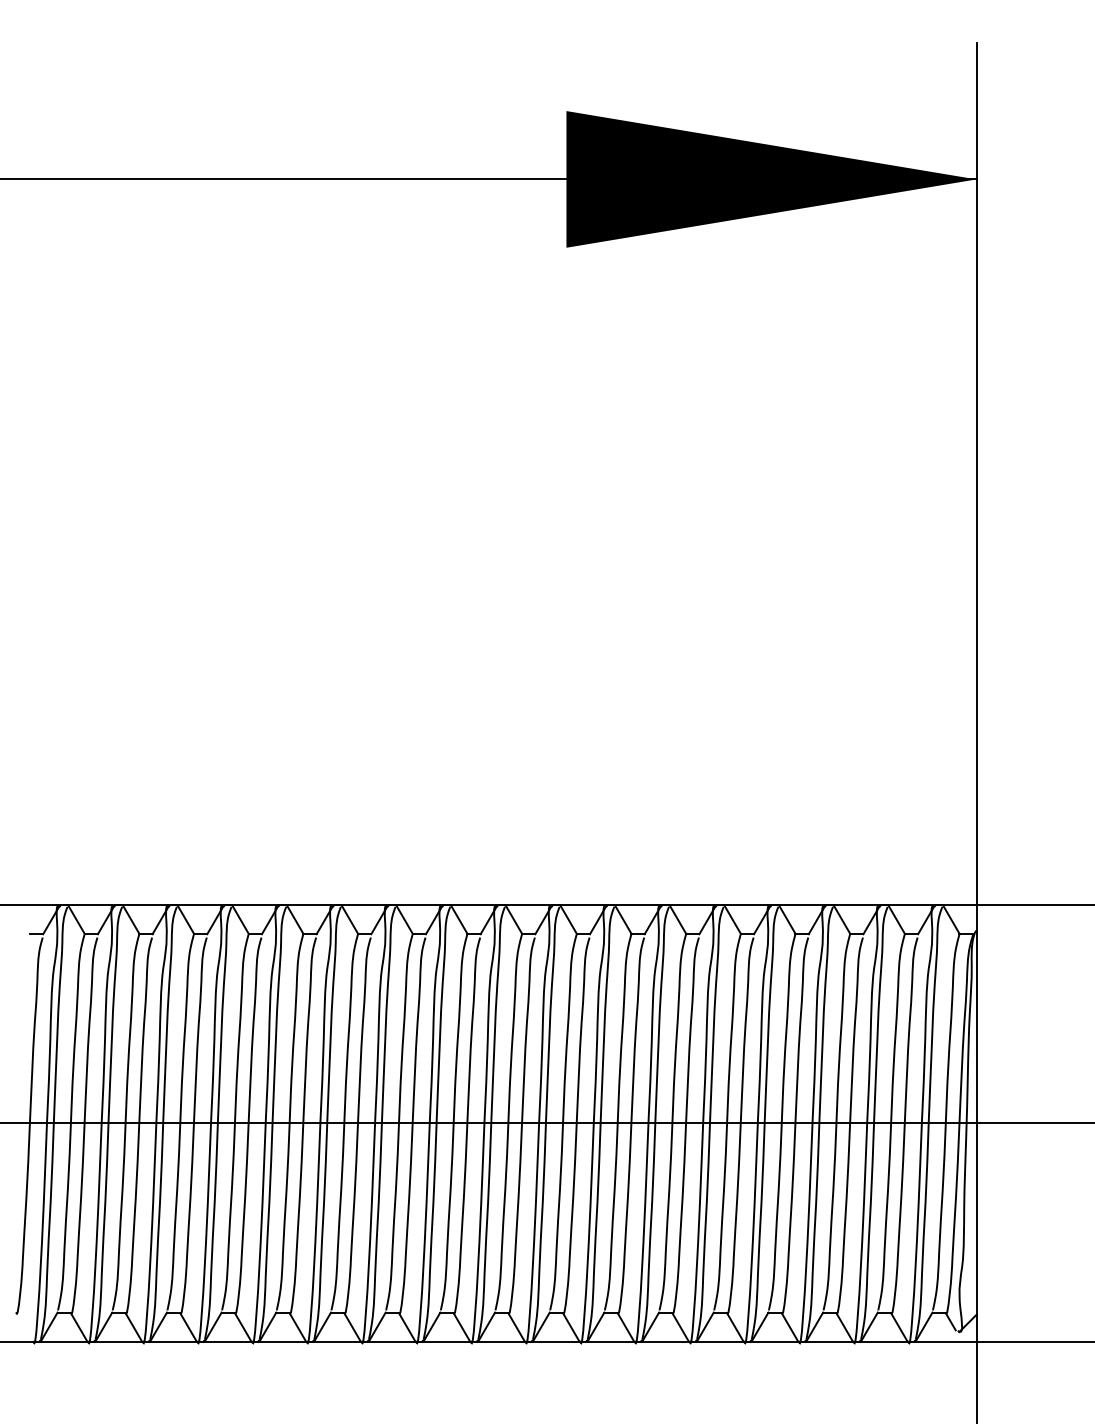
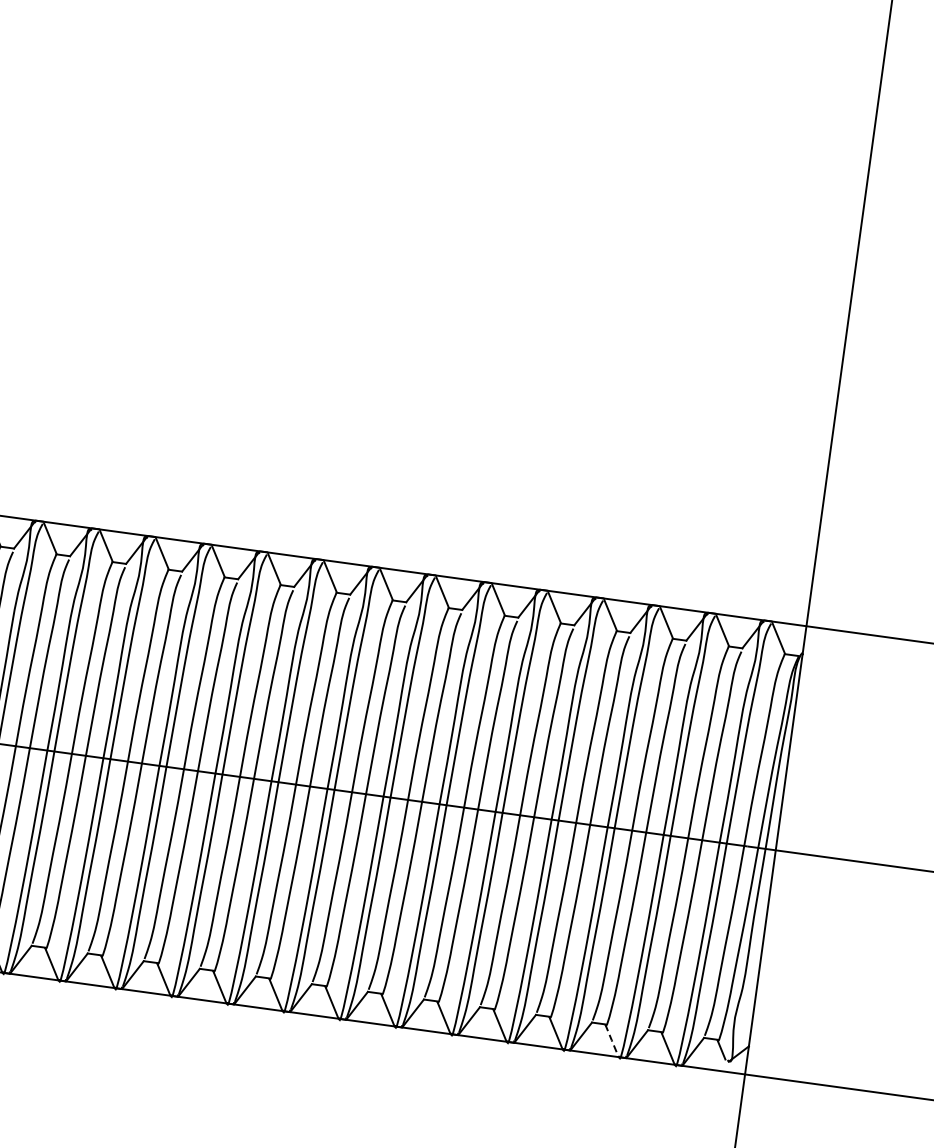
line: (844, 1326) -> (611, 1039), solid -> dashed

